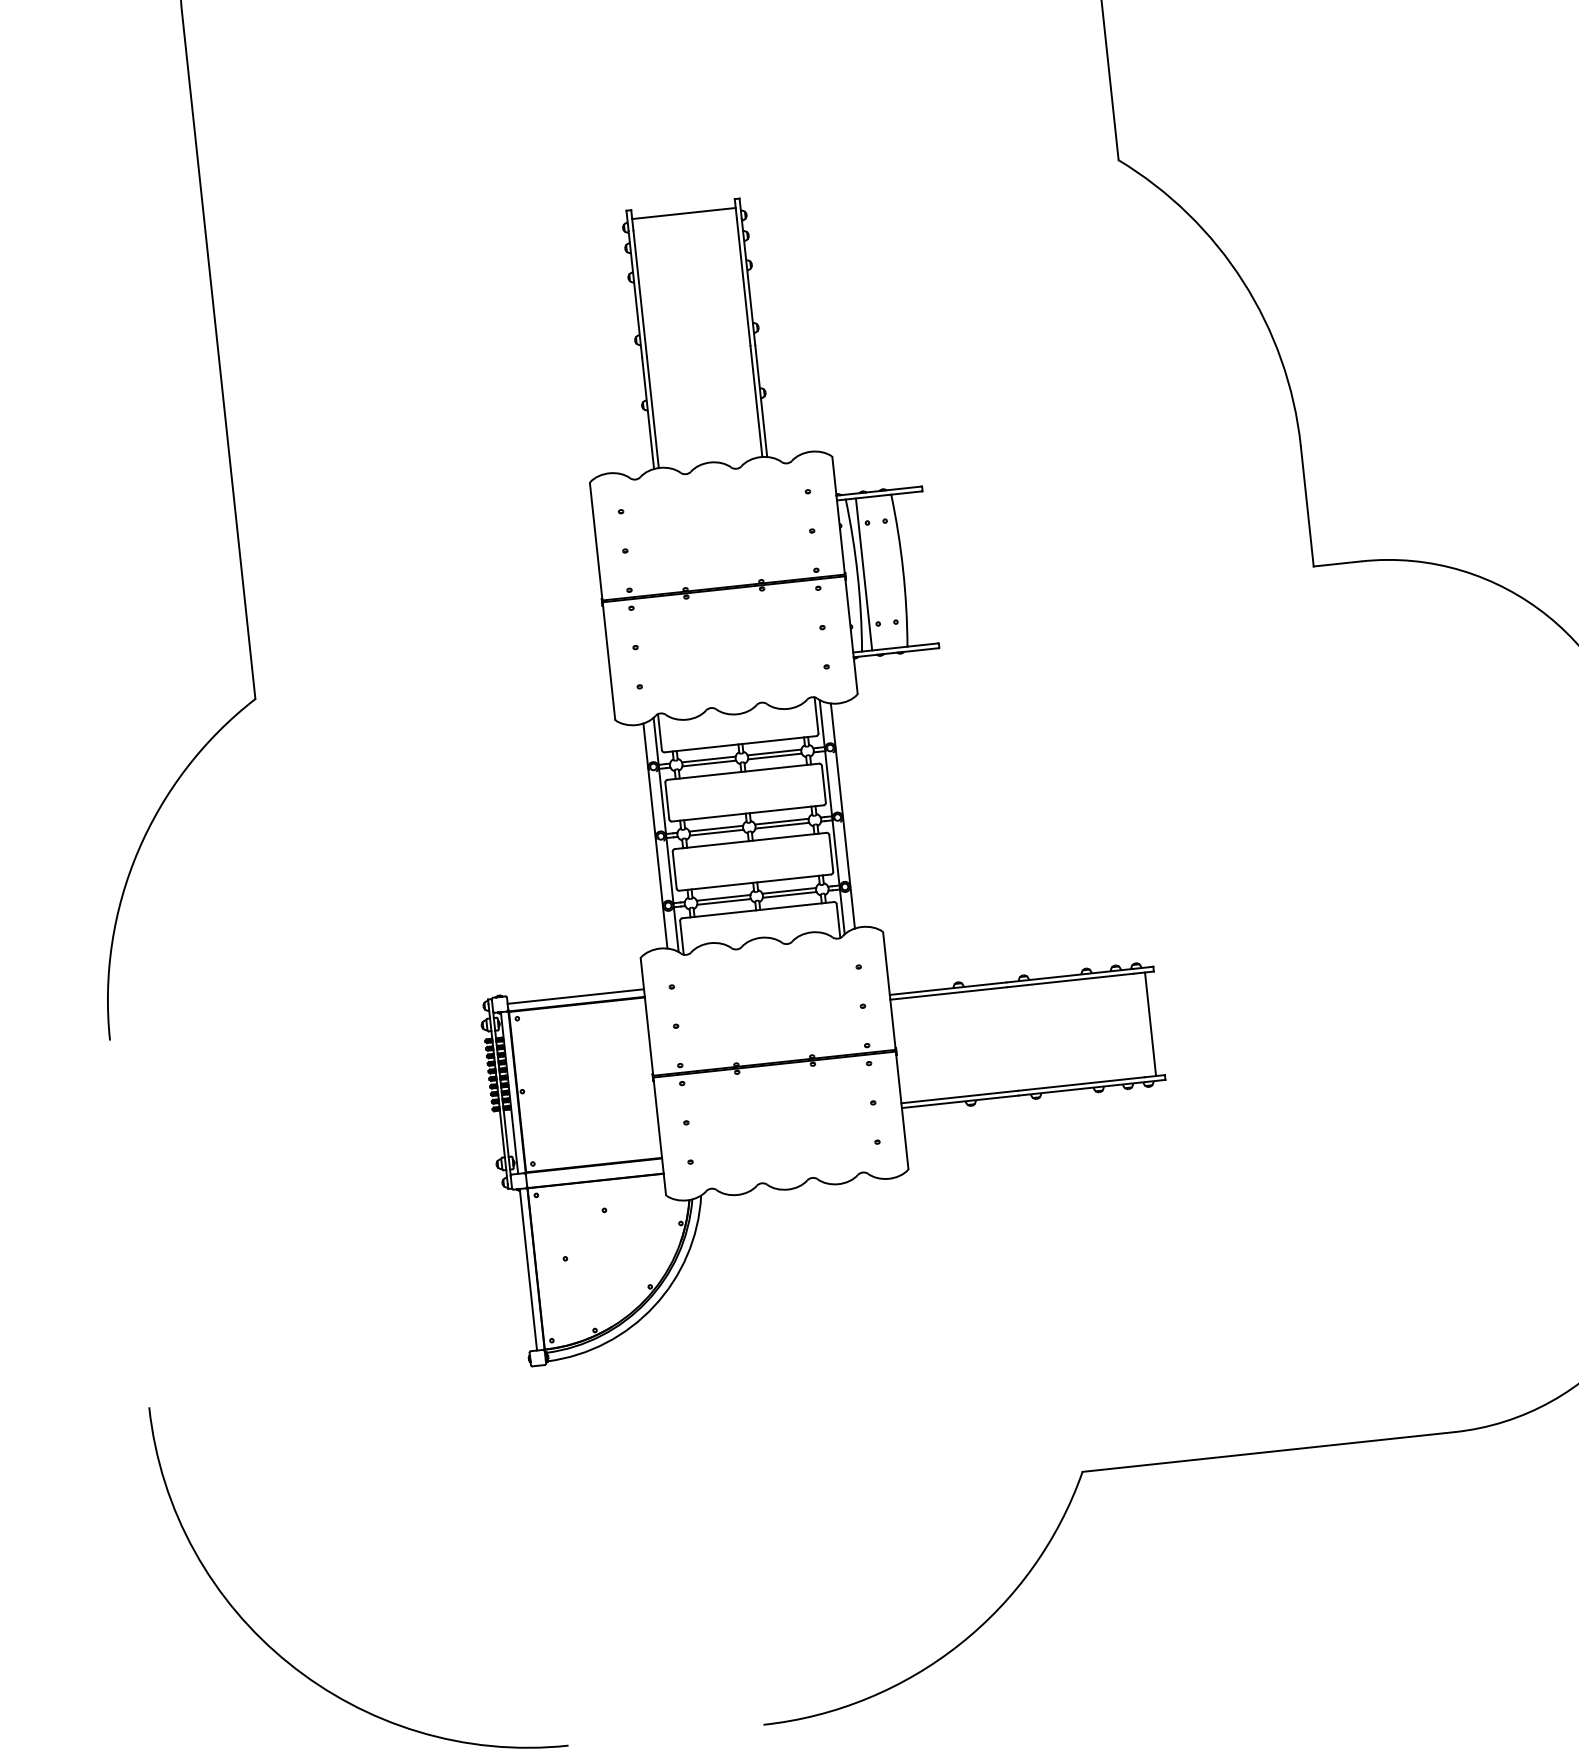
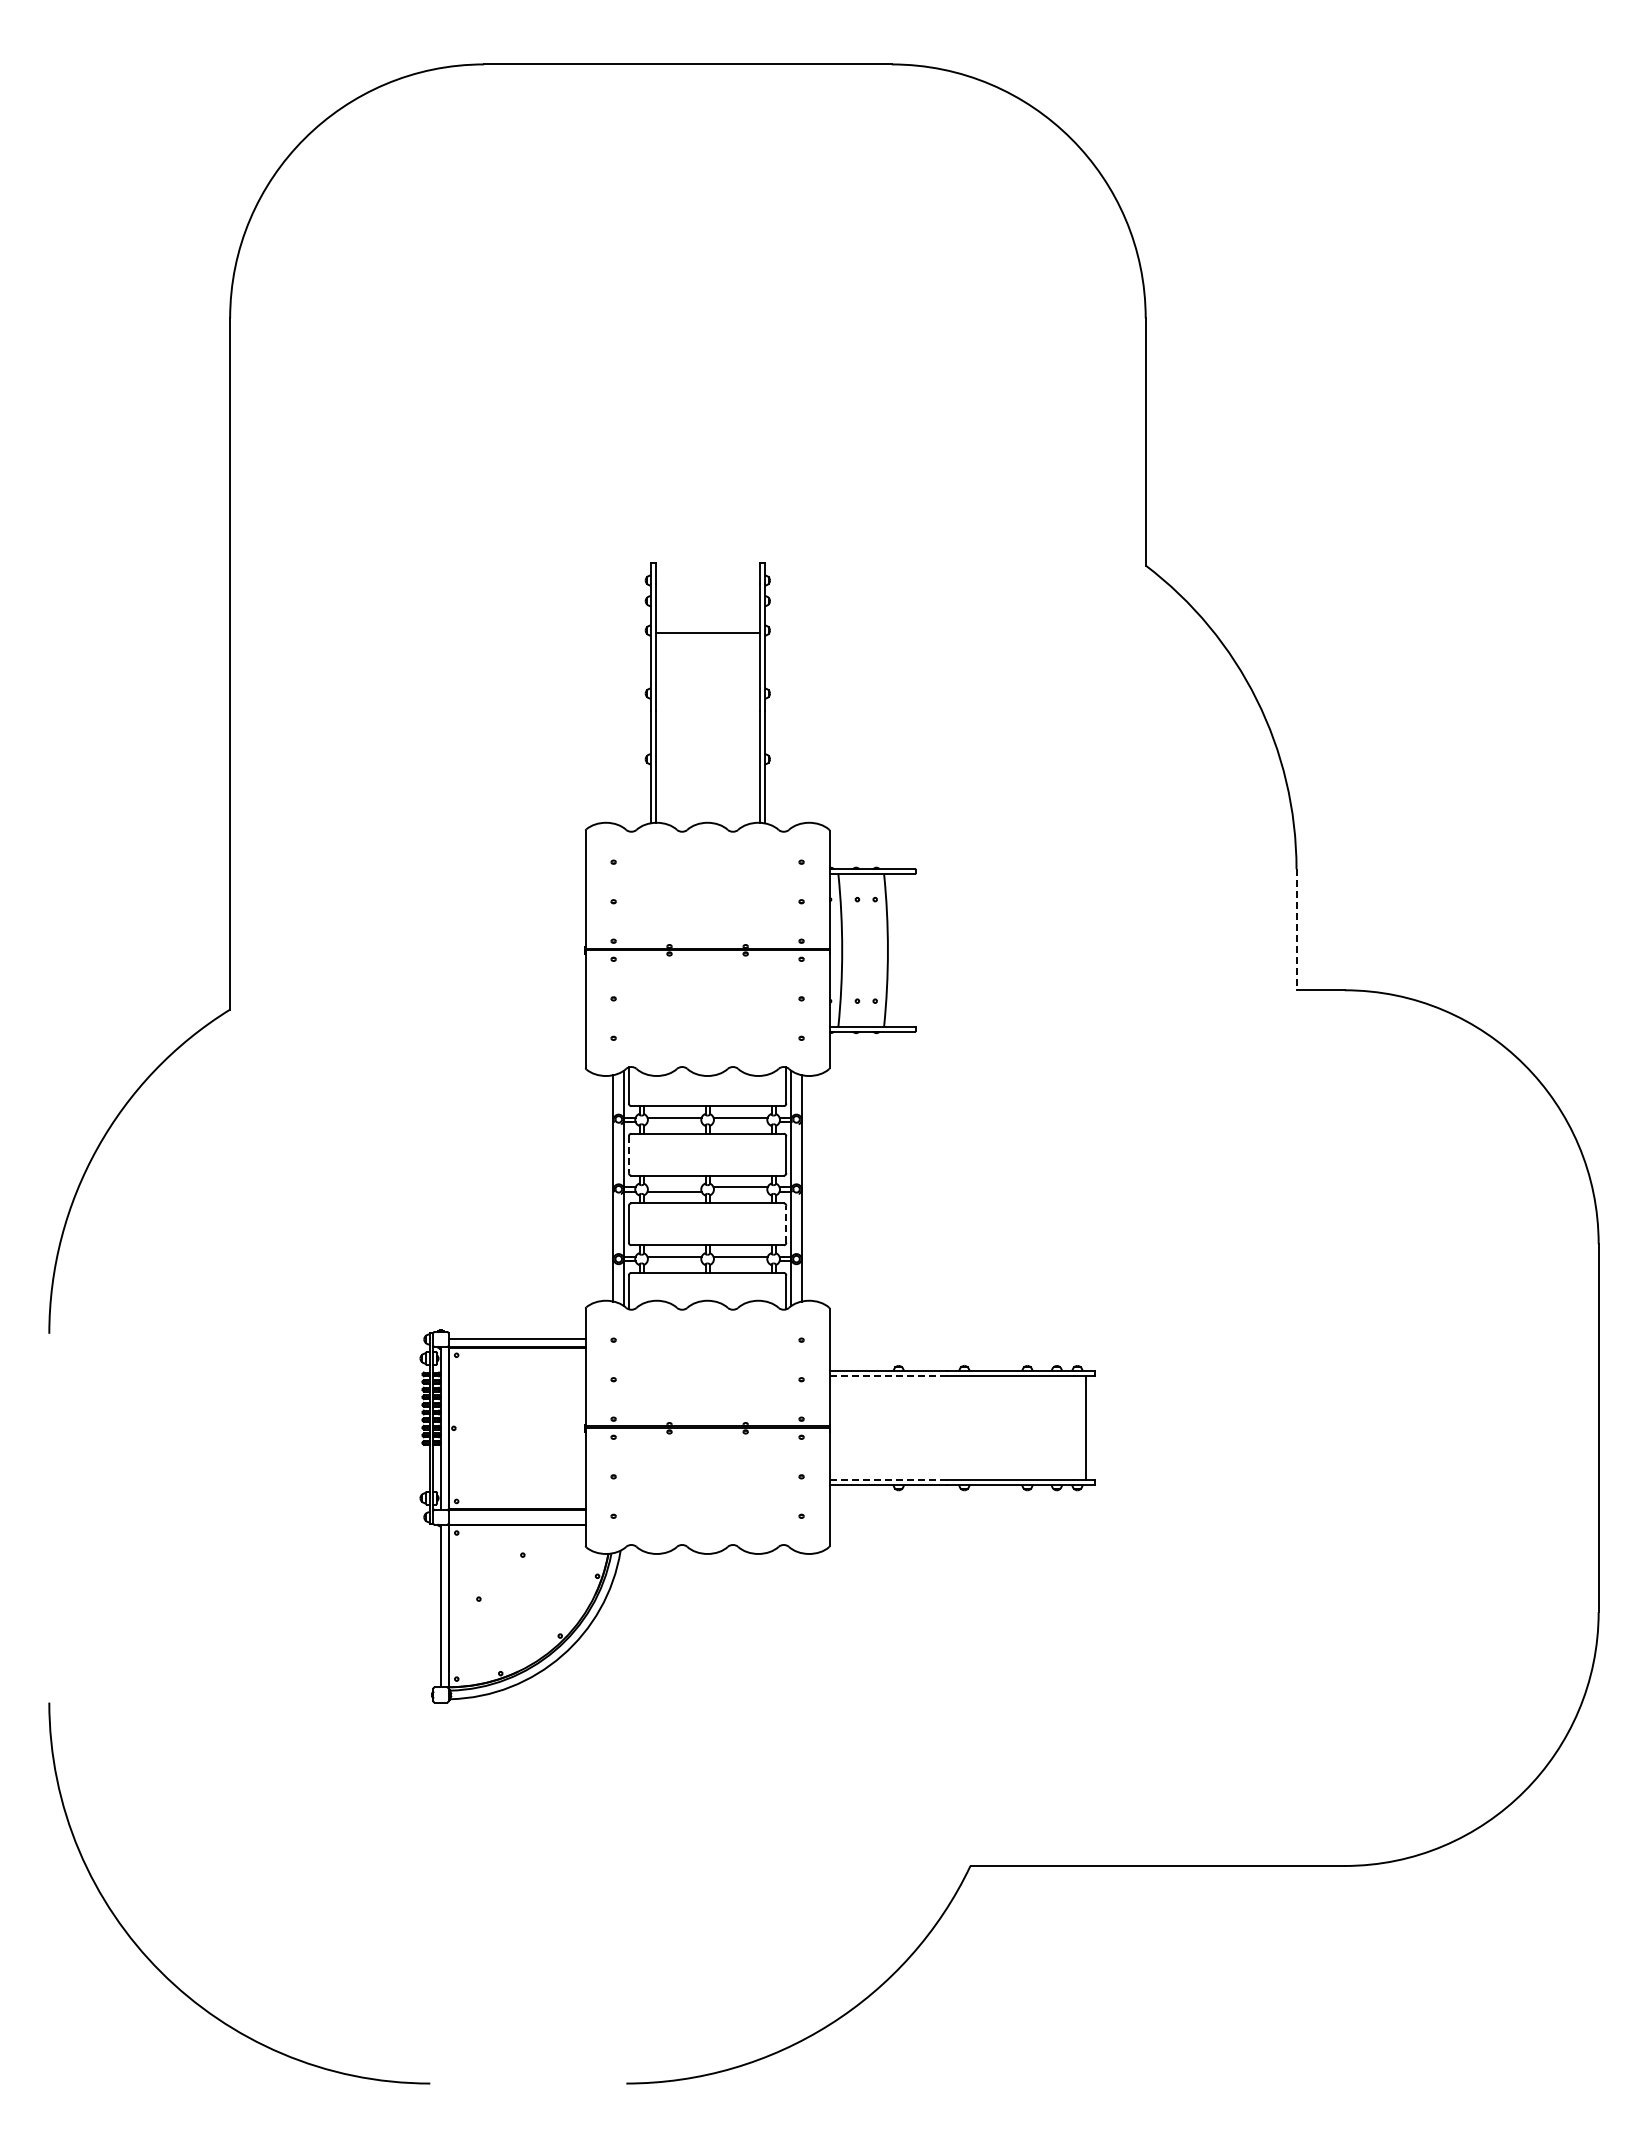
line: (683, 213) -> (707, 633), moved
line: (1307, 506) -> (1296, 929), solid -> dashed
line: (863, 573) -> (848, 949), removed
line: (774, 756) -> (740, 1121), removed
line: (709, 763) -> (674, 1121), removed
line: (667, 801) -> (628, 1155), solid -> dashed
line: (782, 825) -> (740, 1191), removed
line: (716, 828) -> (674, 1187), removed
line: (831, 852) -> (786, 1223), solid -> dashed
line: (789, 895) -> (740, 1261), removed
line: (724, 902) -> (674, 1261), removed
line: (949, 993) -> (888, 1376), solid -> dashed
line: (960, 1097) -> (888, 1480), solid -> dashed

